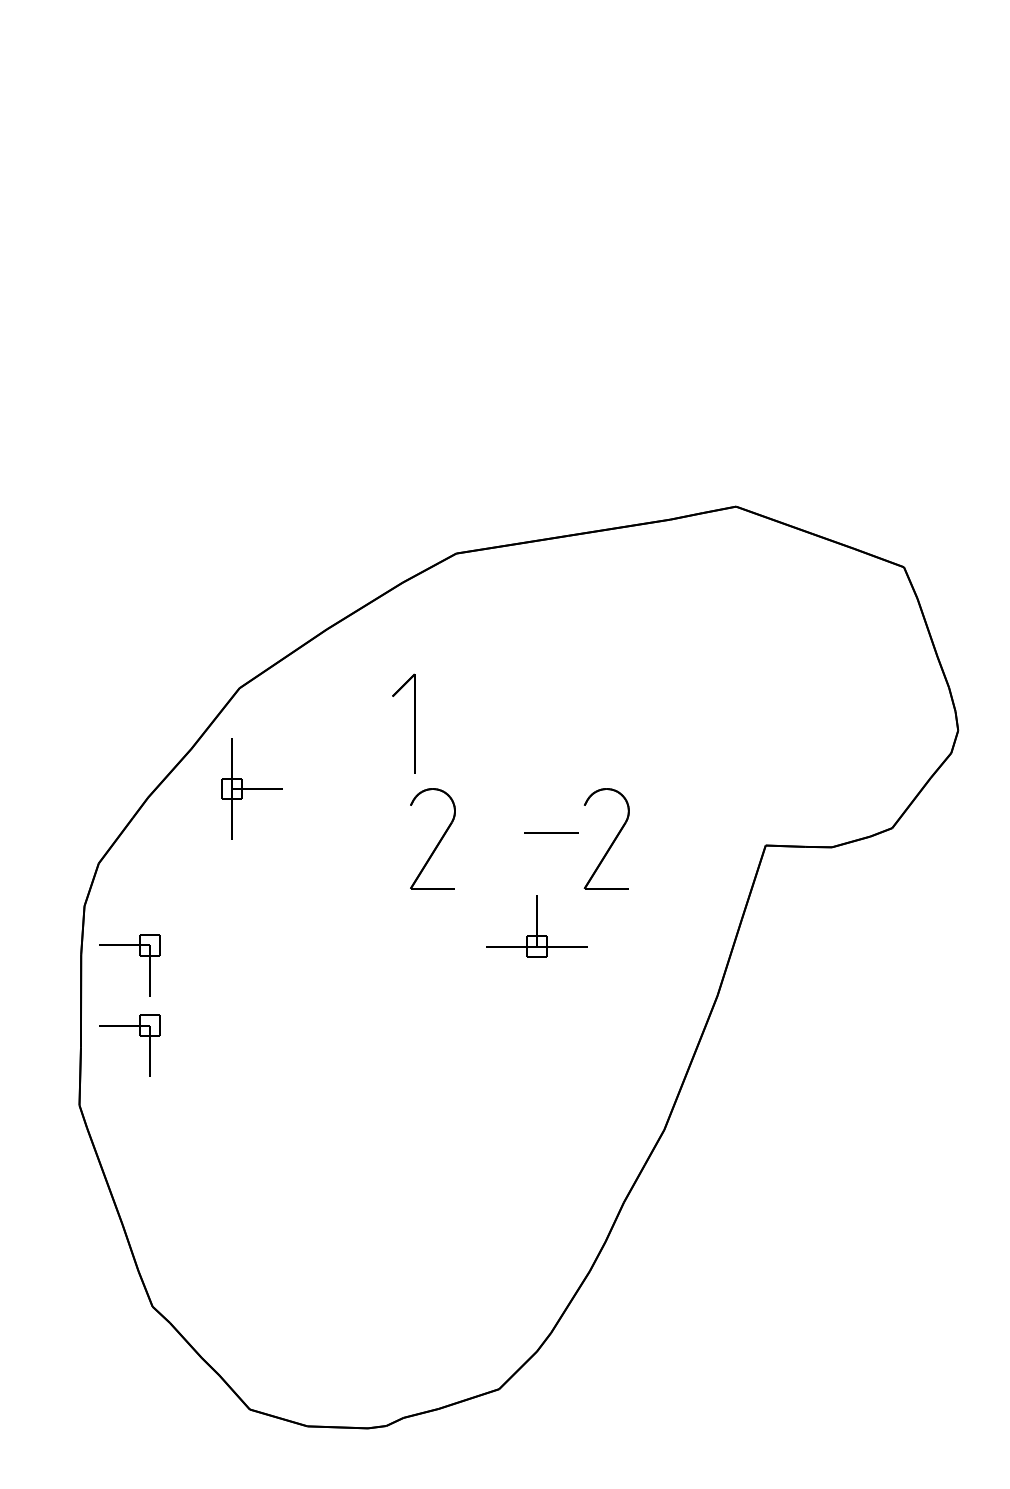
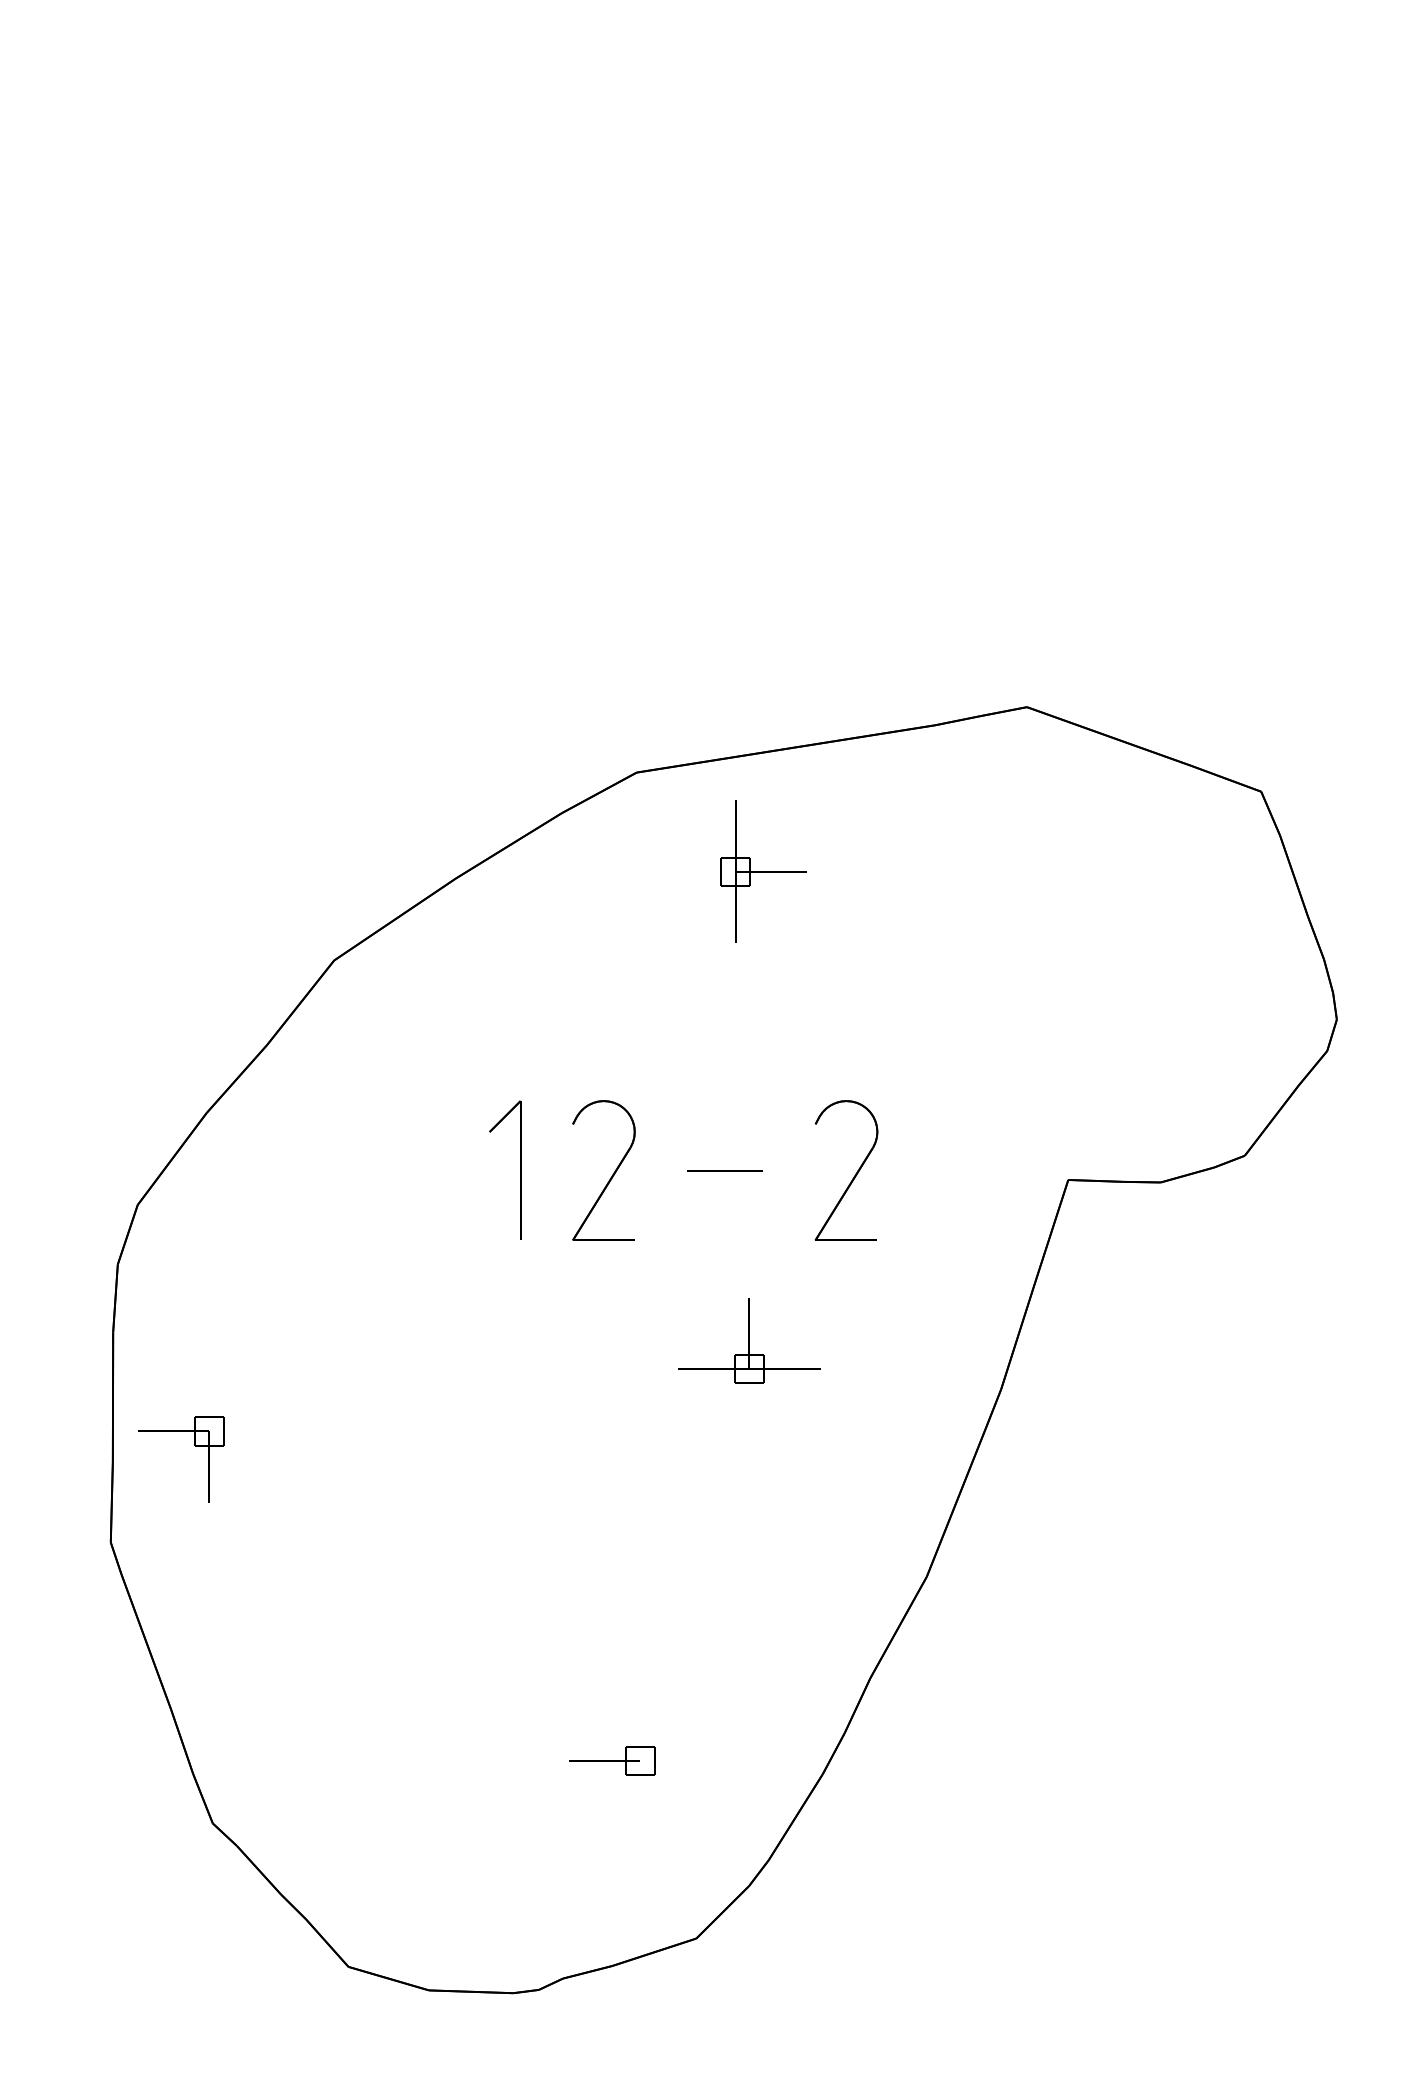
part: (414, 723) -> (520, 1169), moved
part: (252, 788) -> (763, 871), moved
line: (550, 833) -> (724, 1170), moved
part: (537, 926) -> (749, 1340), moved
part: (139, 955) -> (194, 1333), removed
part: (439, 1261) -> (612, 1760), added

